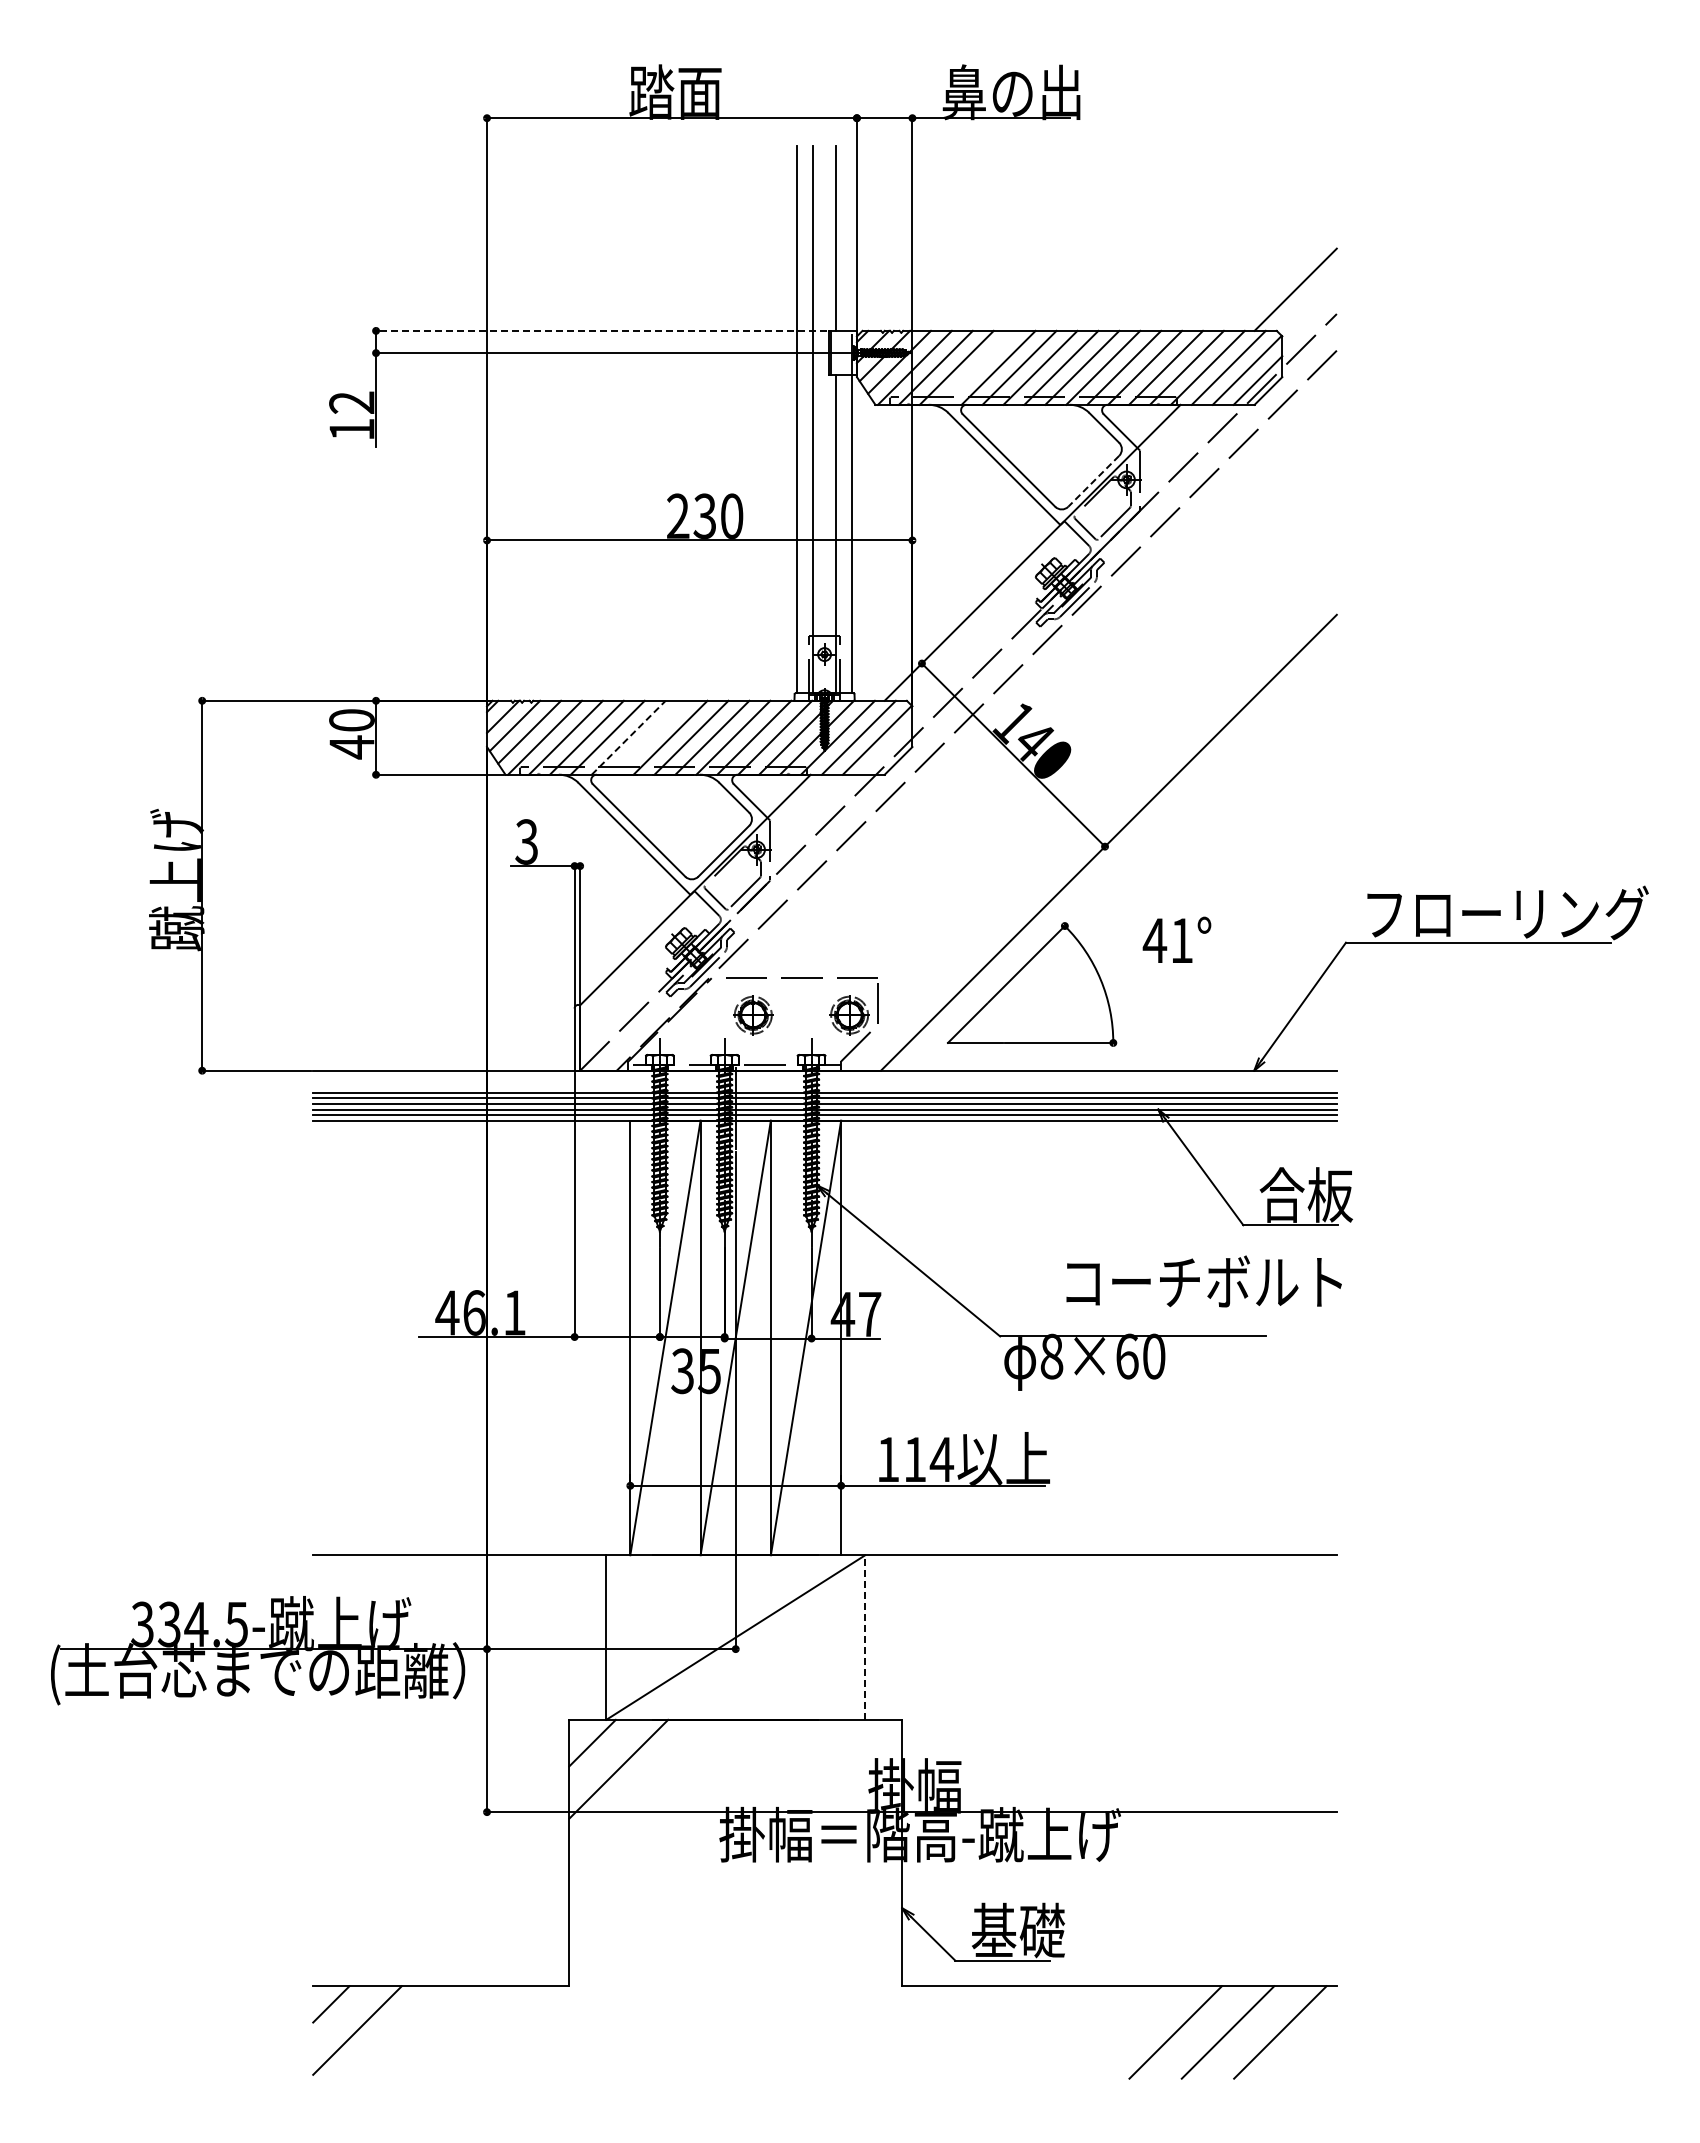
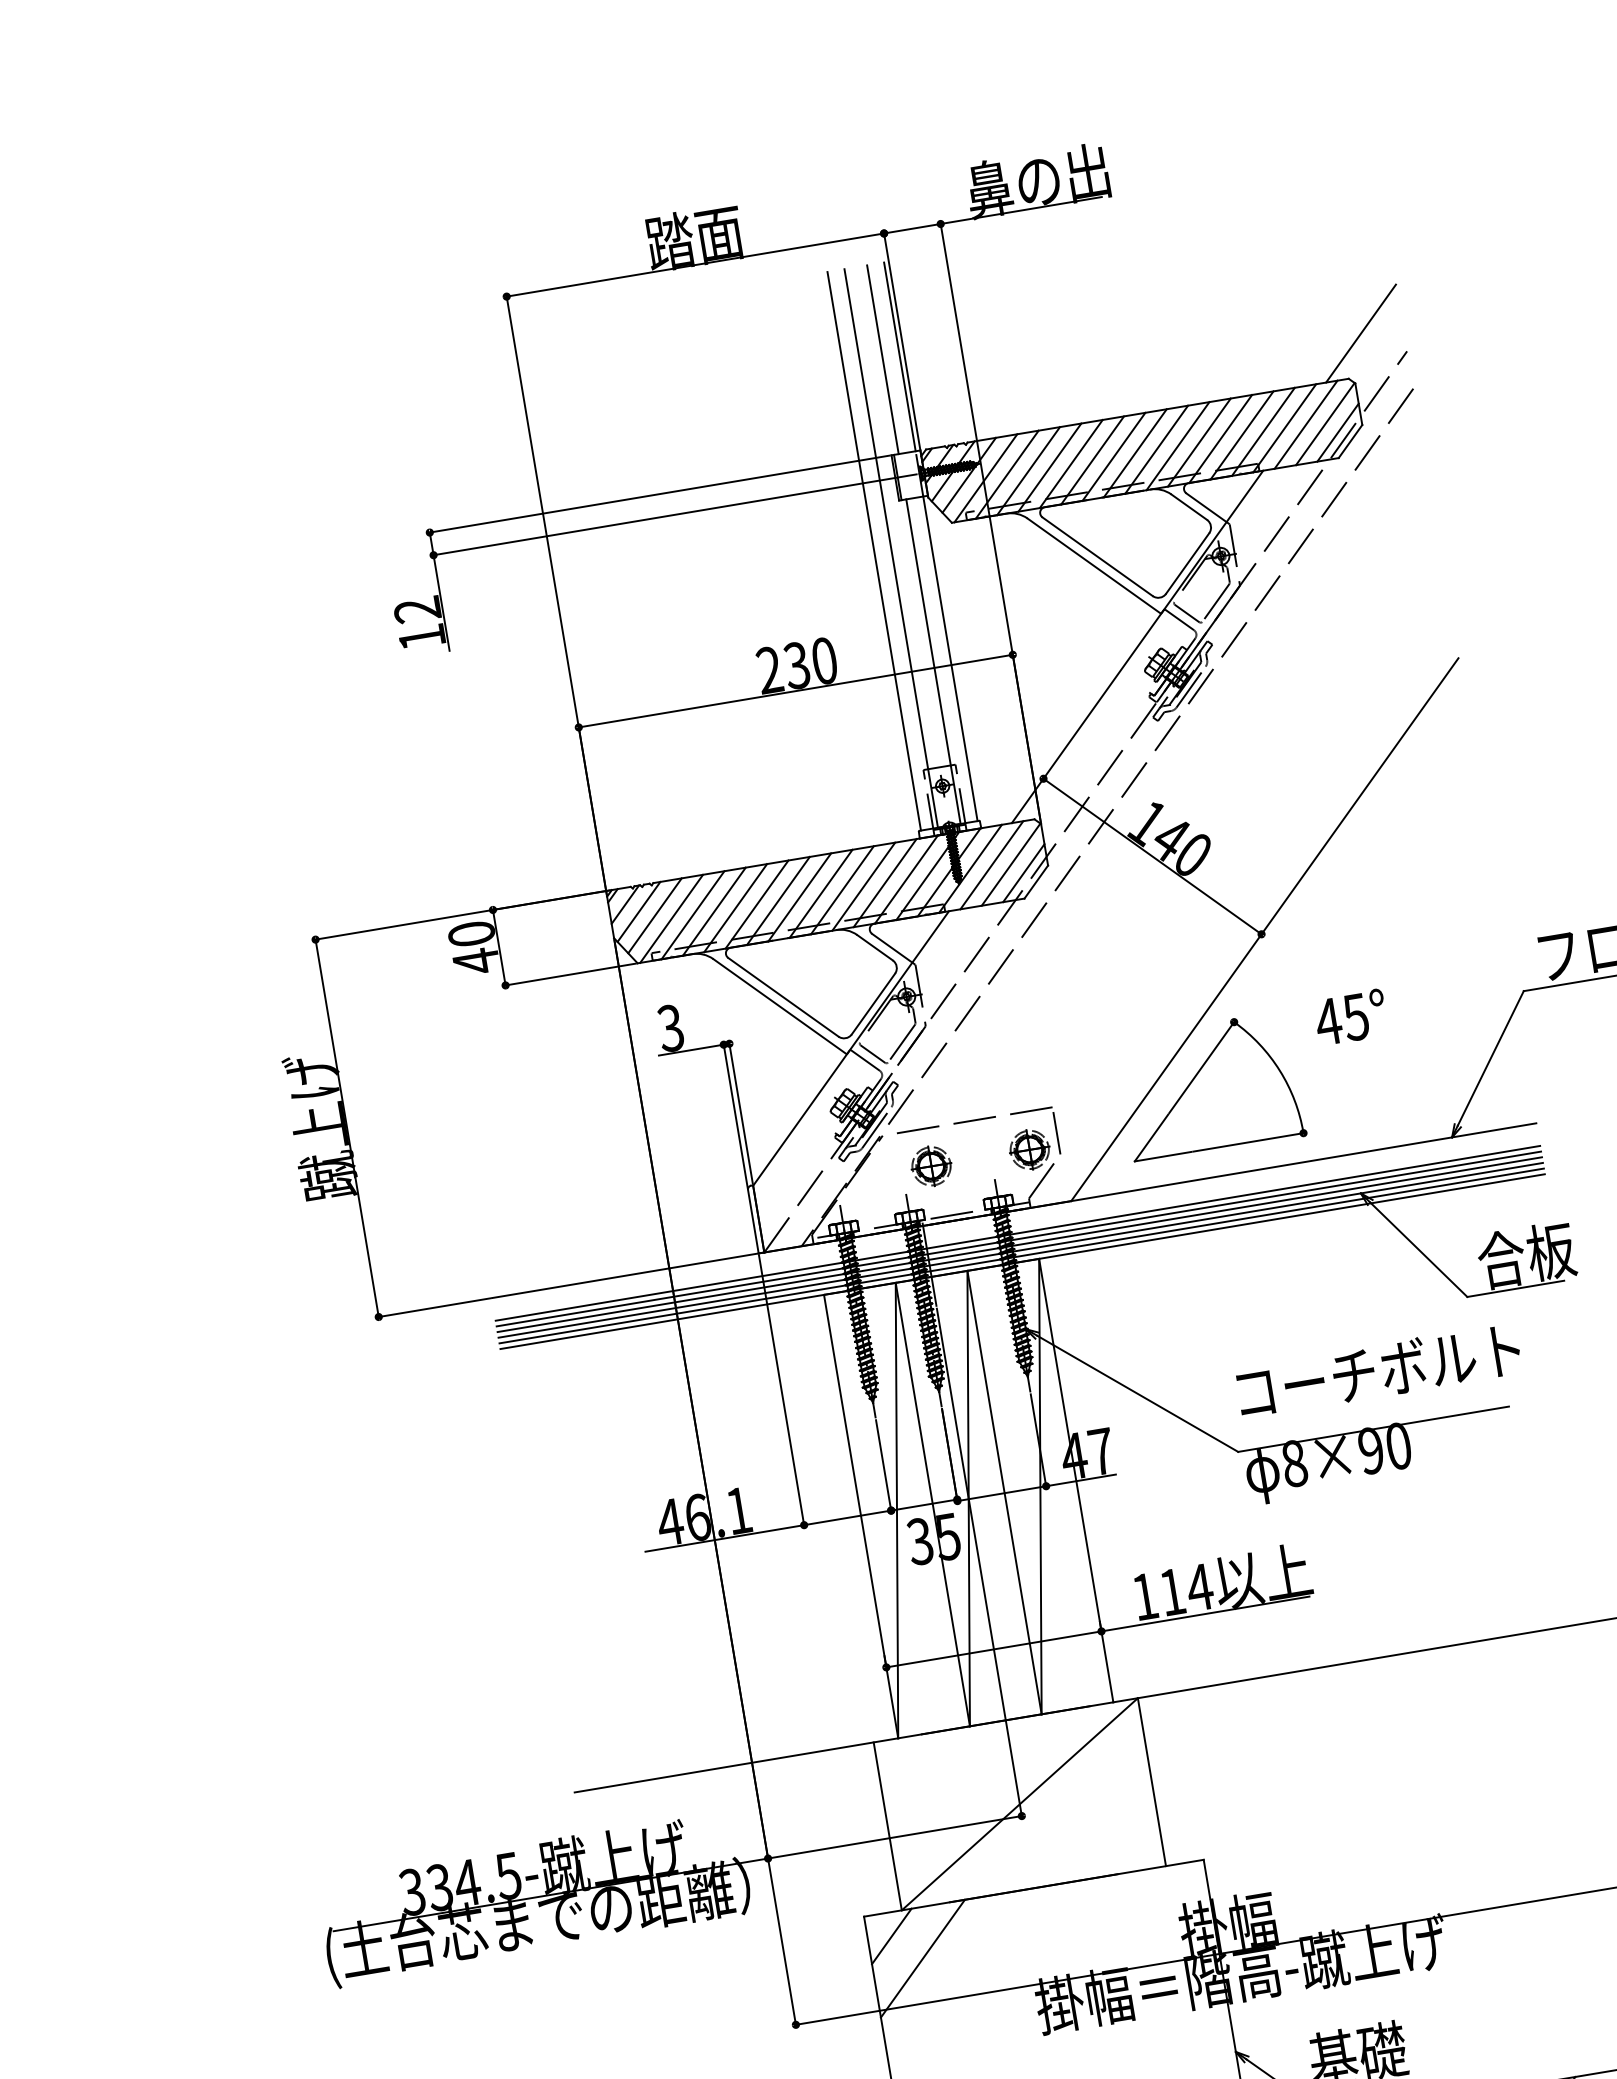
line: (852, 237) -> (899, 355), added
line: (600, 330) -> (658, 493), dashed -> solid
line: (977, 367) -> (1049, 467), added
line: (1093, 481) -> (1187, 563), dashed -> solid
line: (629, 737) -> (757, 904), dashed -> solid
line: (649, 737) -> (778, 900), added
line: (887, 750) -> (1023, 873), added
text: (1181, 940) -> (1355, 1016), 41° -> 45°
text: (1203, 1281) -> (1378, 1370), moved
text: (1127, 1356) -> (1371, 1450), 8×60 -> 8×90
line: (865, 1637) -> (1152, 1782), dashed -> solid

